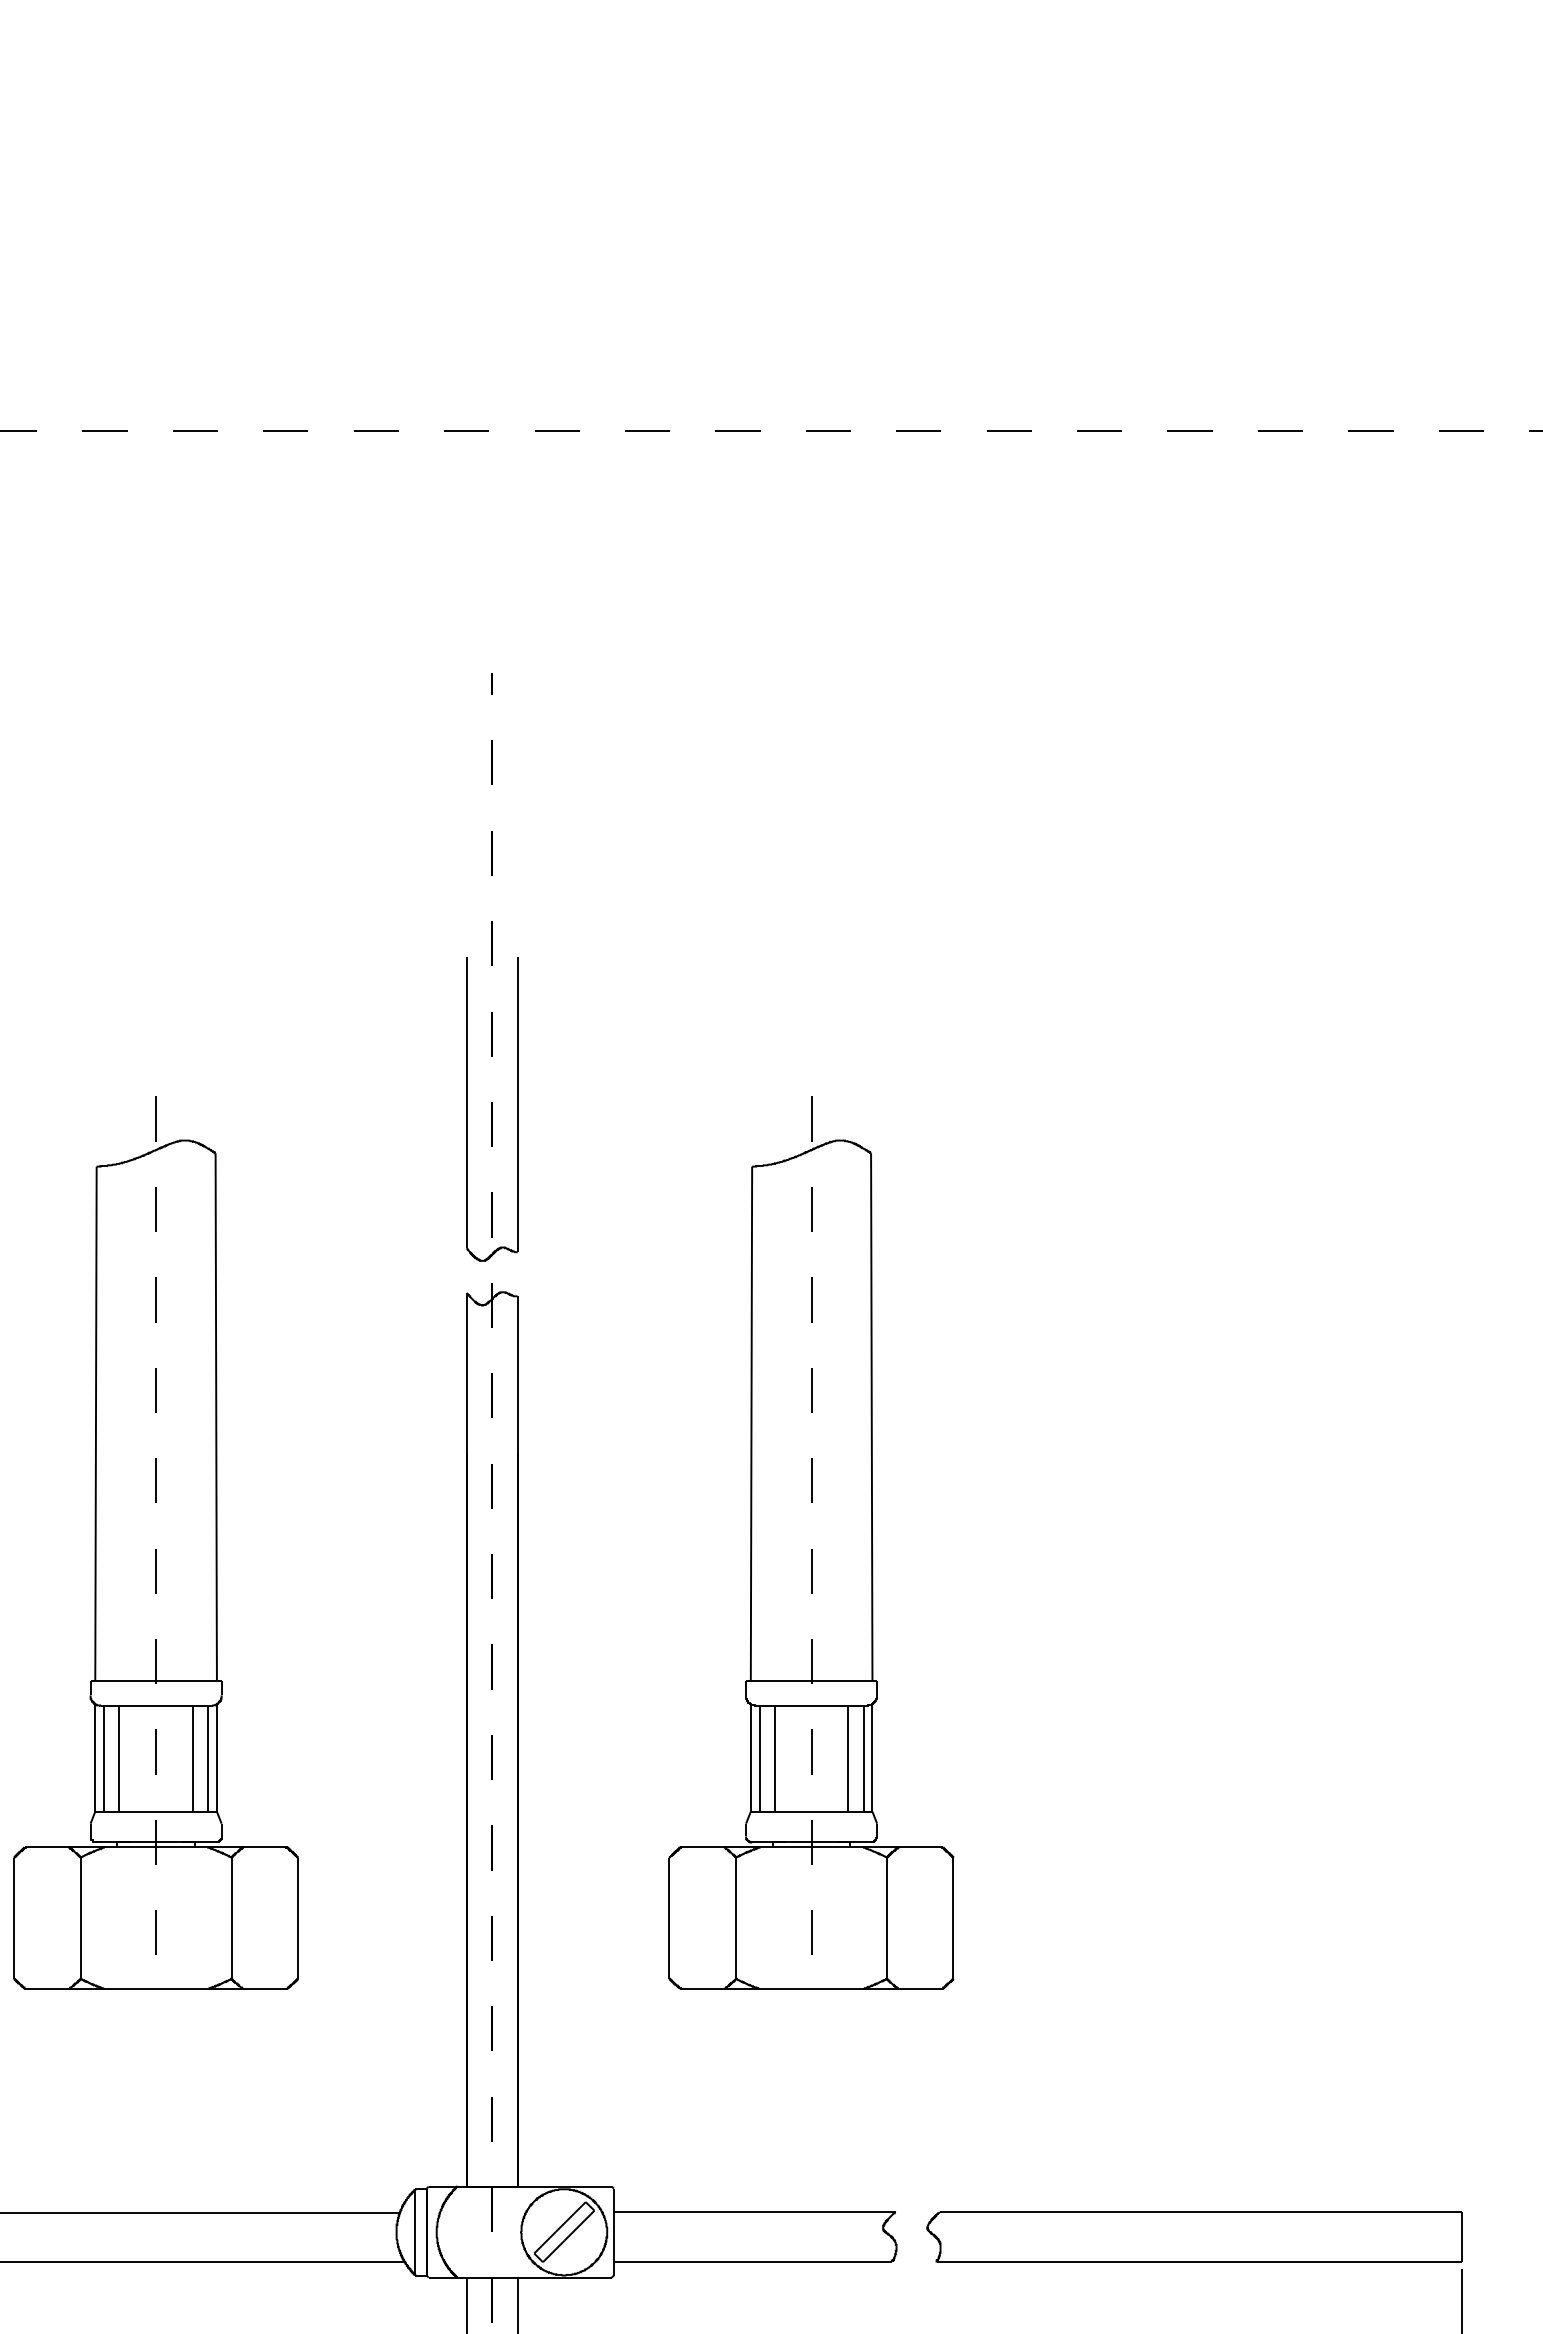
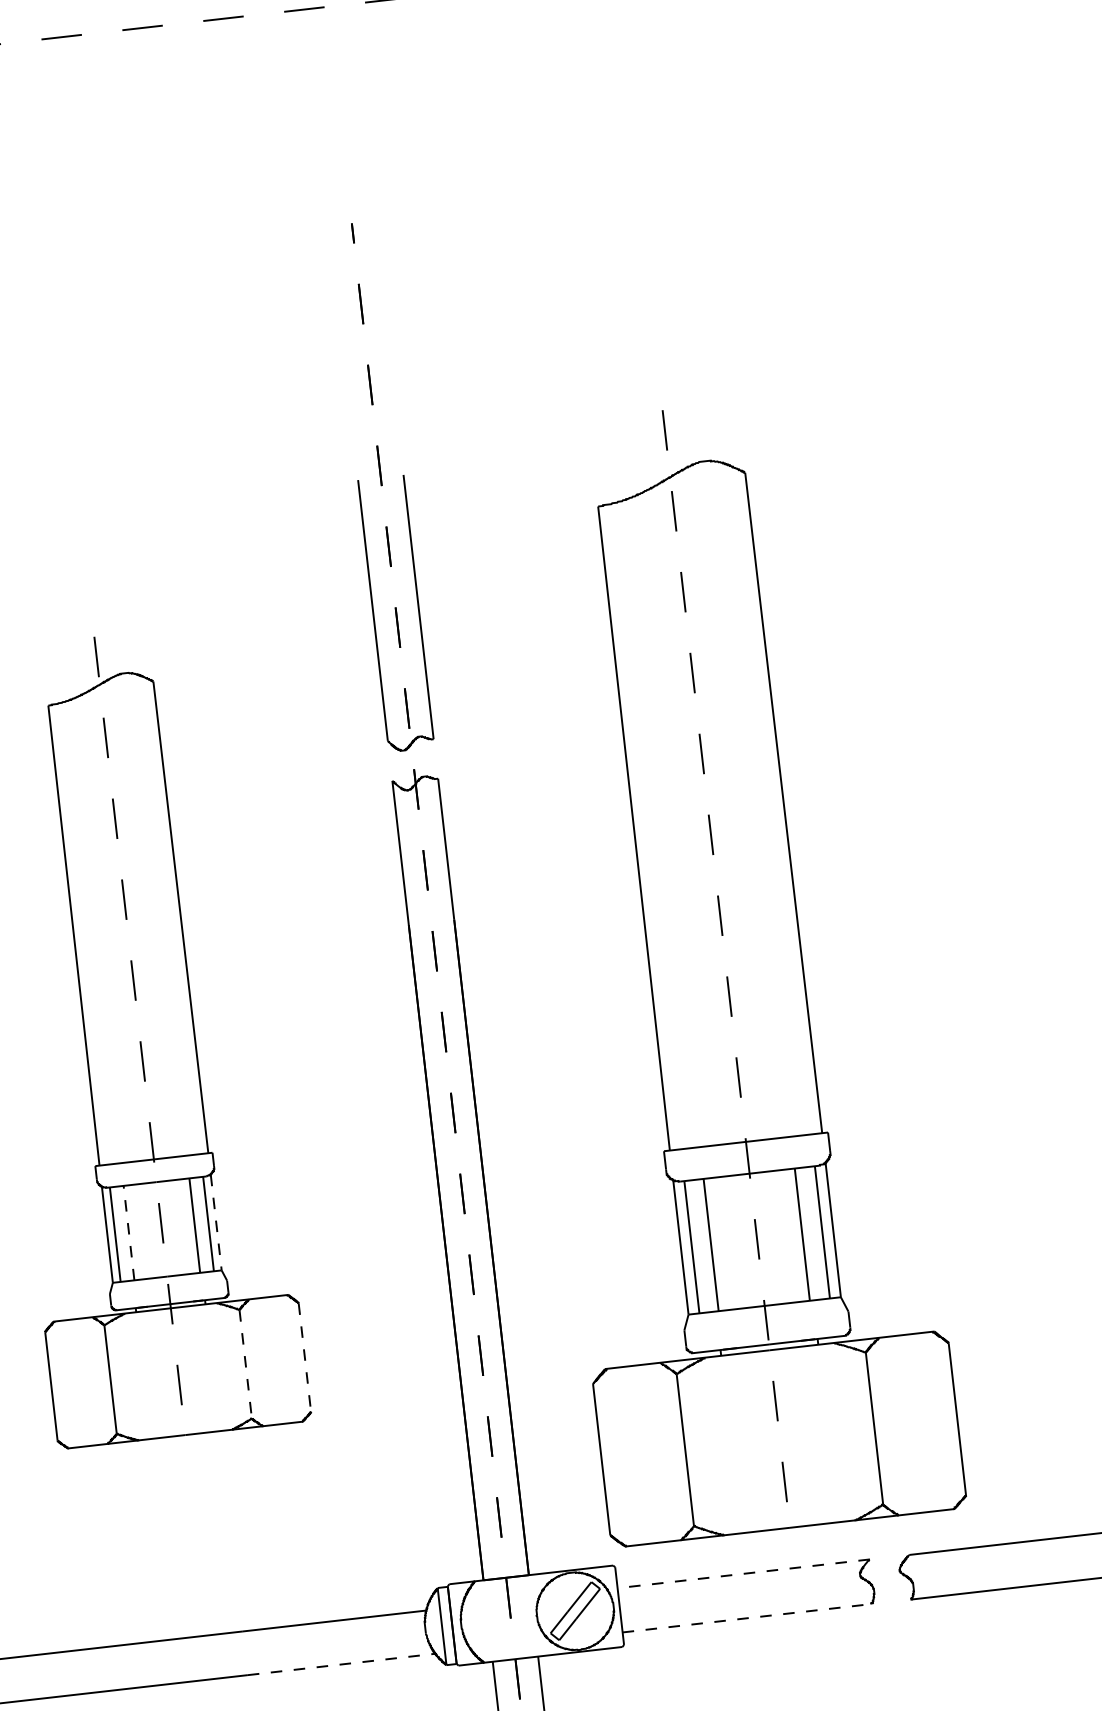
part: (811, 1542) -> (726, 969), size x1.4
line: (119, 1758) -> (129, 1232), solid -> dashed
line: (216, 1758) -> (215, 1222), solid -> dashed
line: (231, 1918) -> (245, 1364), solid -> dashed
line: (297, 1918) -> (304, 1357), solid -> dashed
line: (754, 2212) -> (743, 1574), solid -> dashed
line: (299, 2261) -> (341, 1664), solid -> dashed
line: (753, 2261) -> (747, 1618), solid -> dashed

